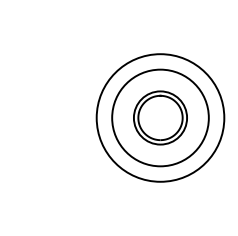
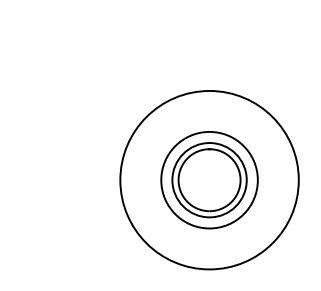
circle: (160, 117) -> (209, 179), size x0.71

